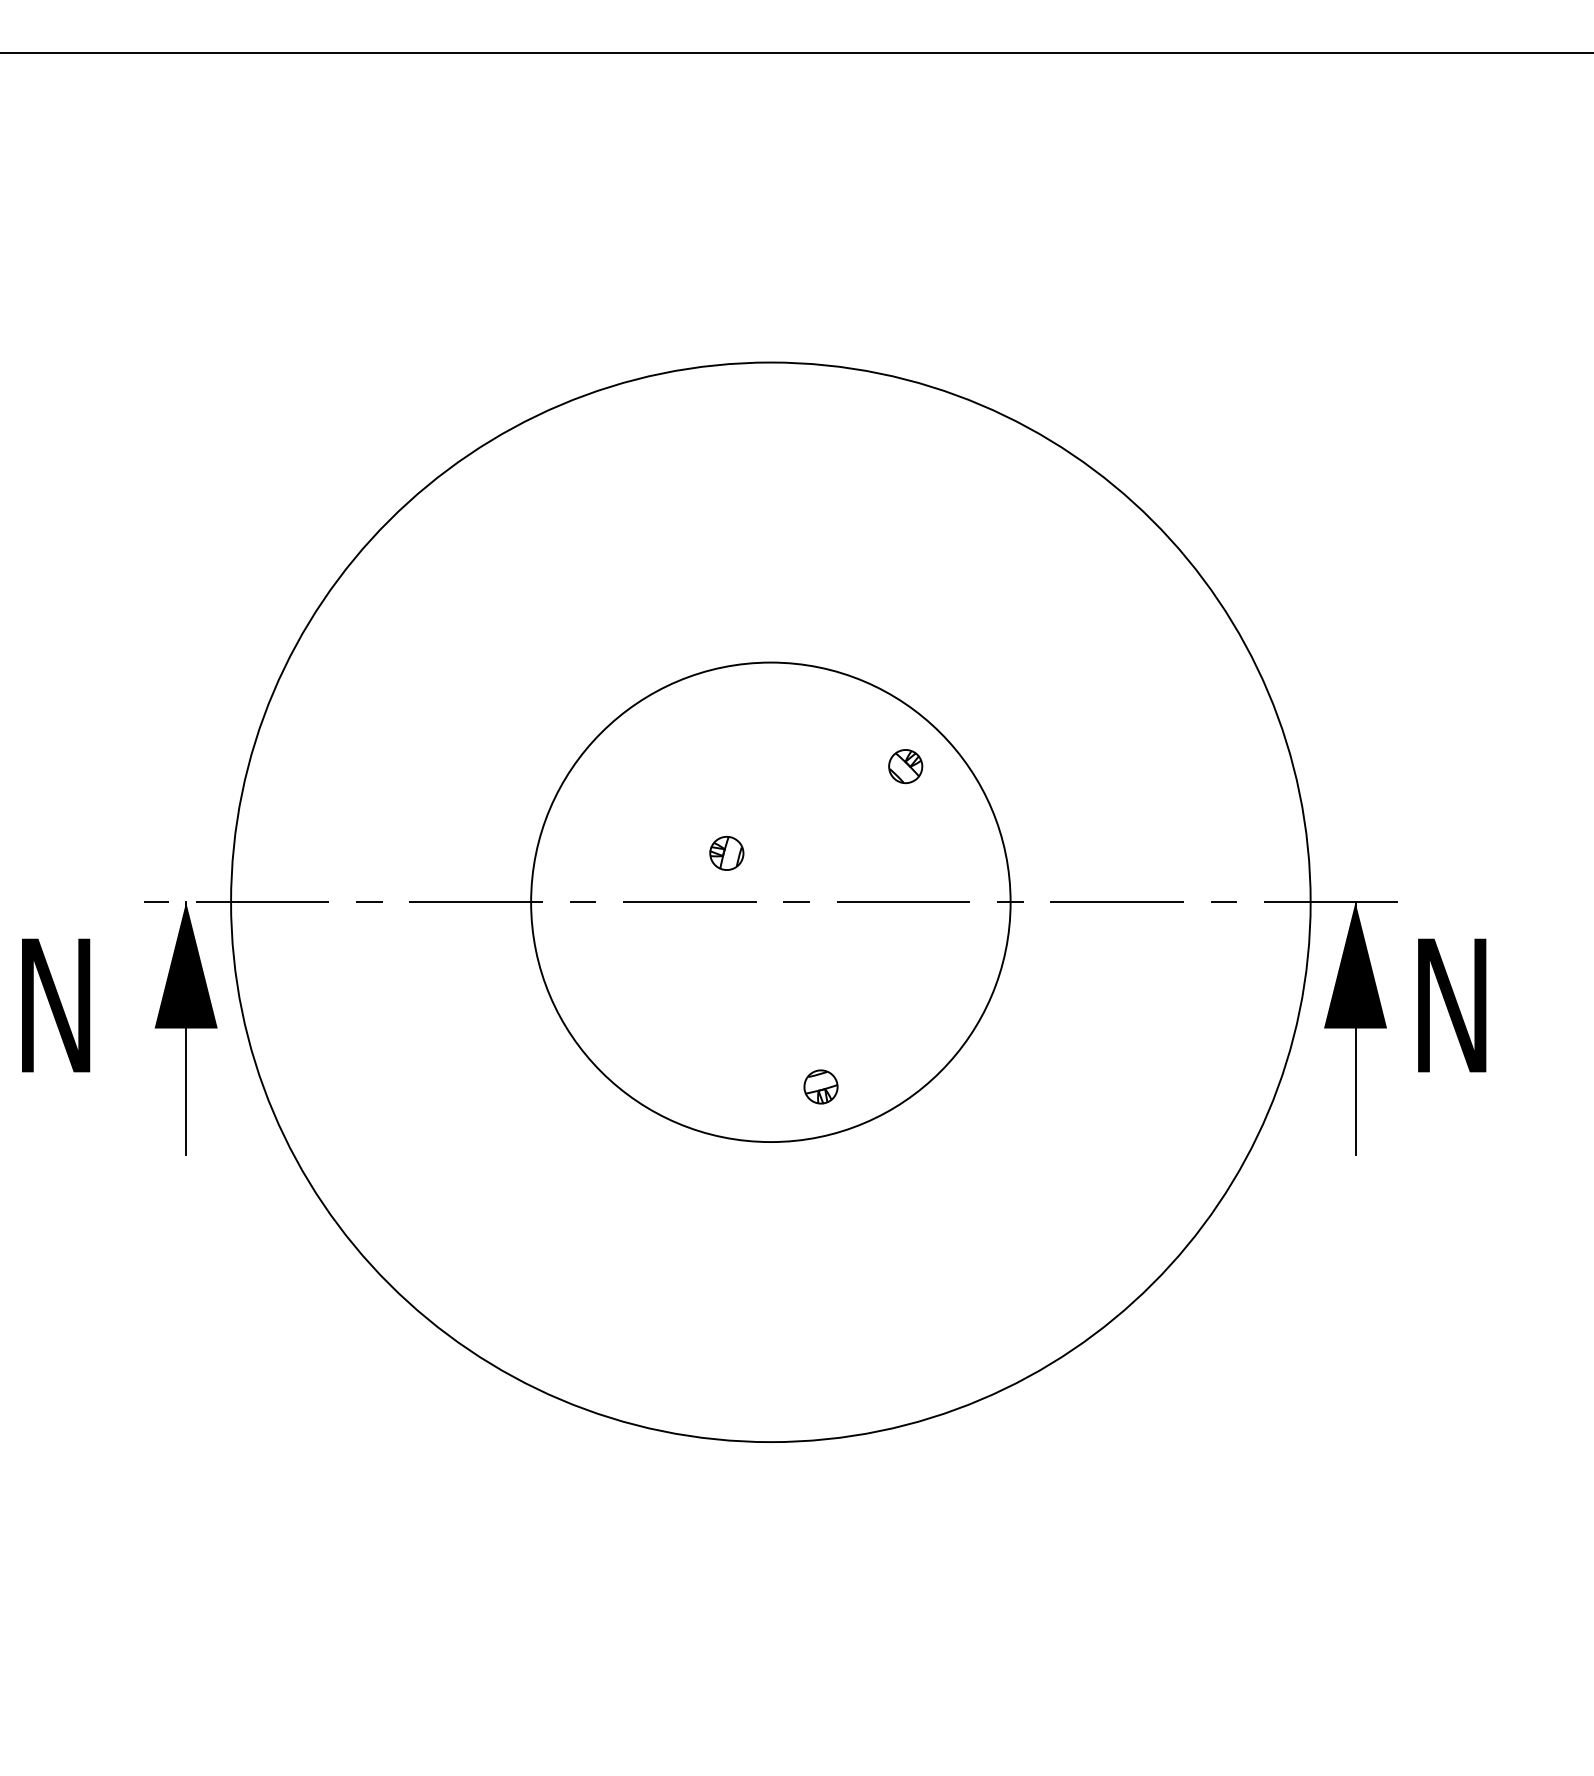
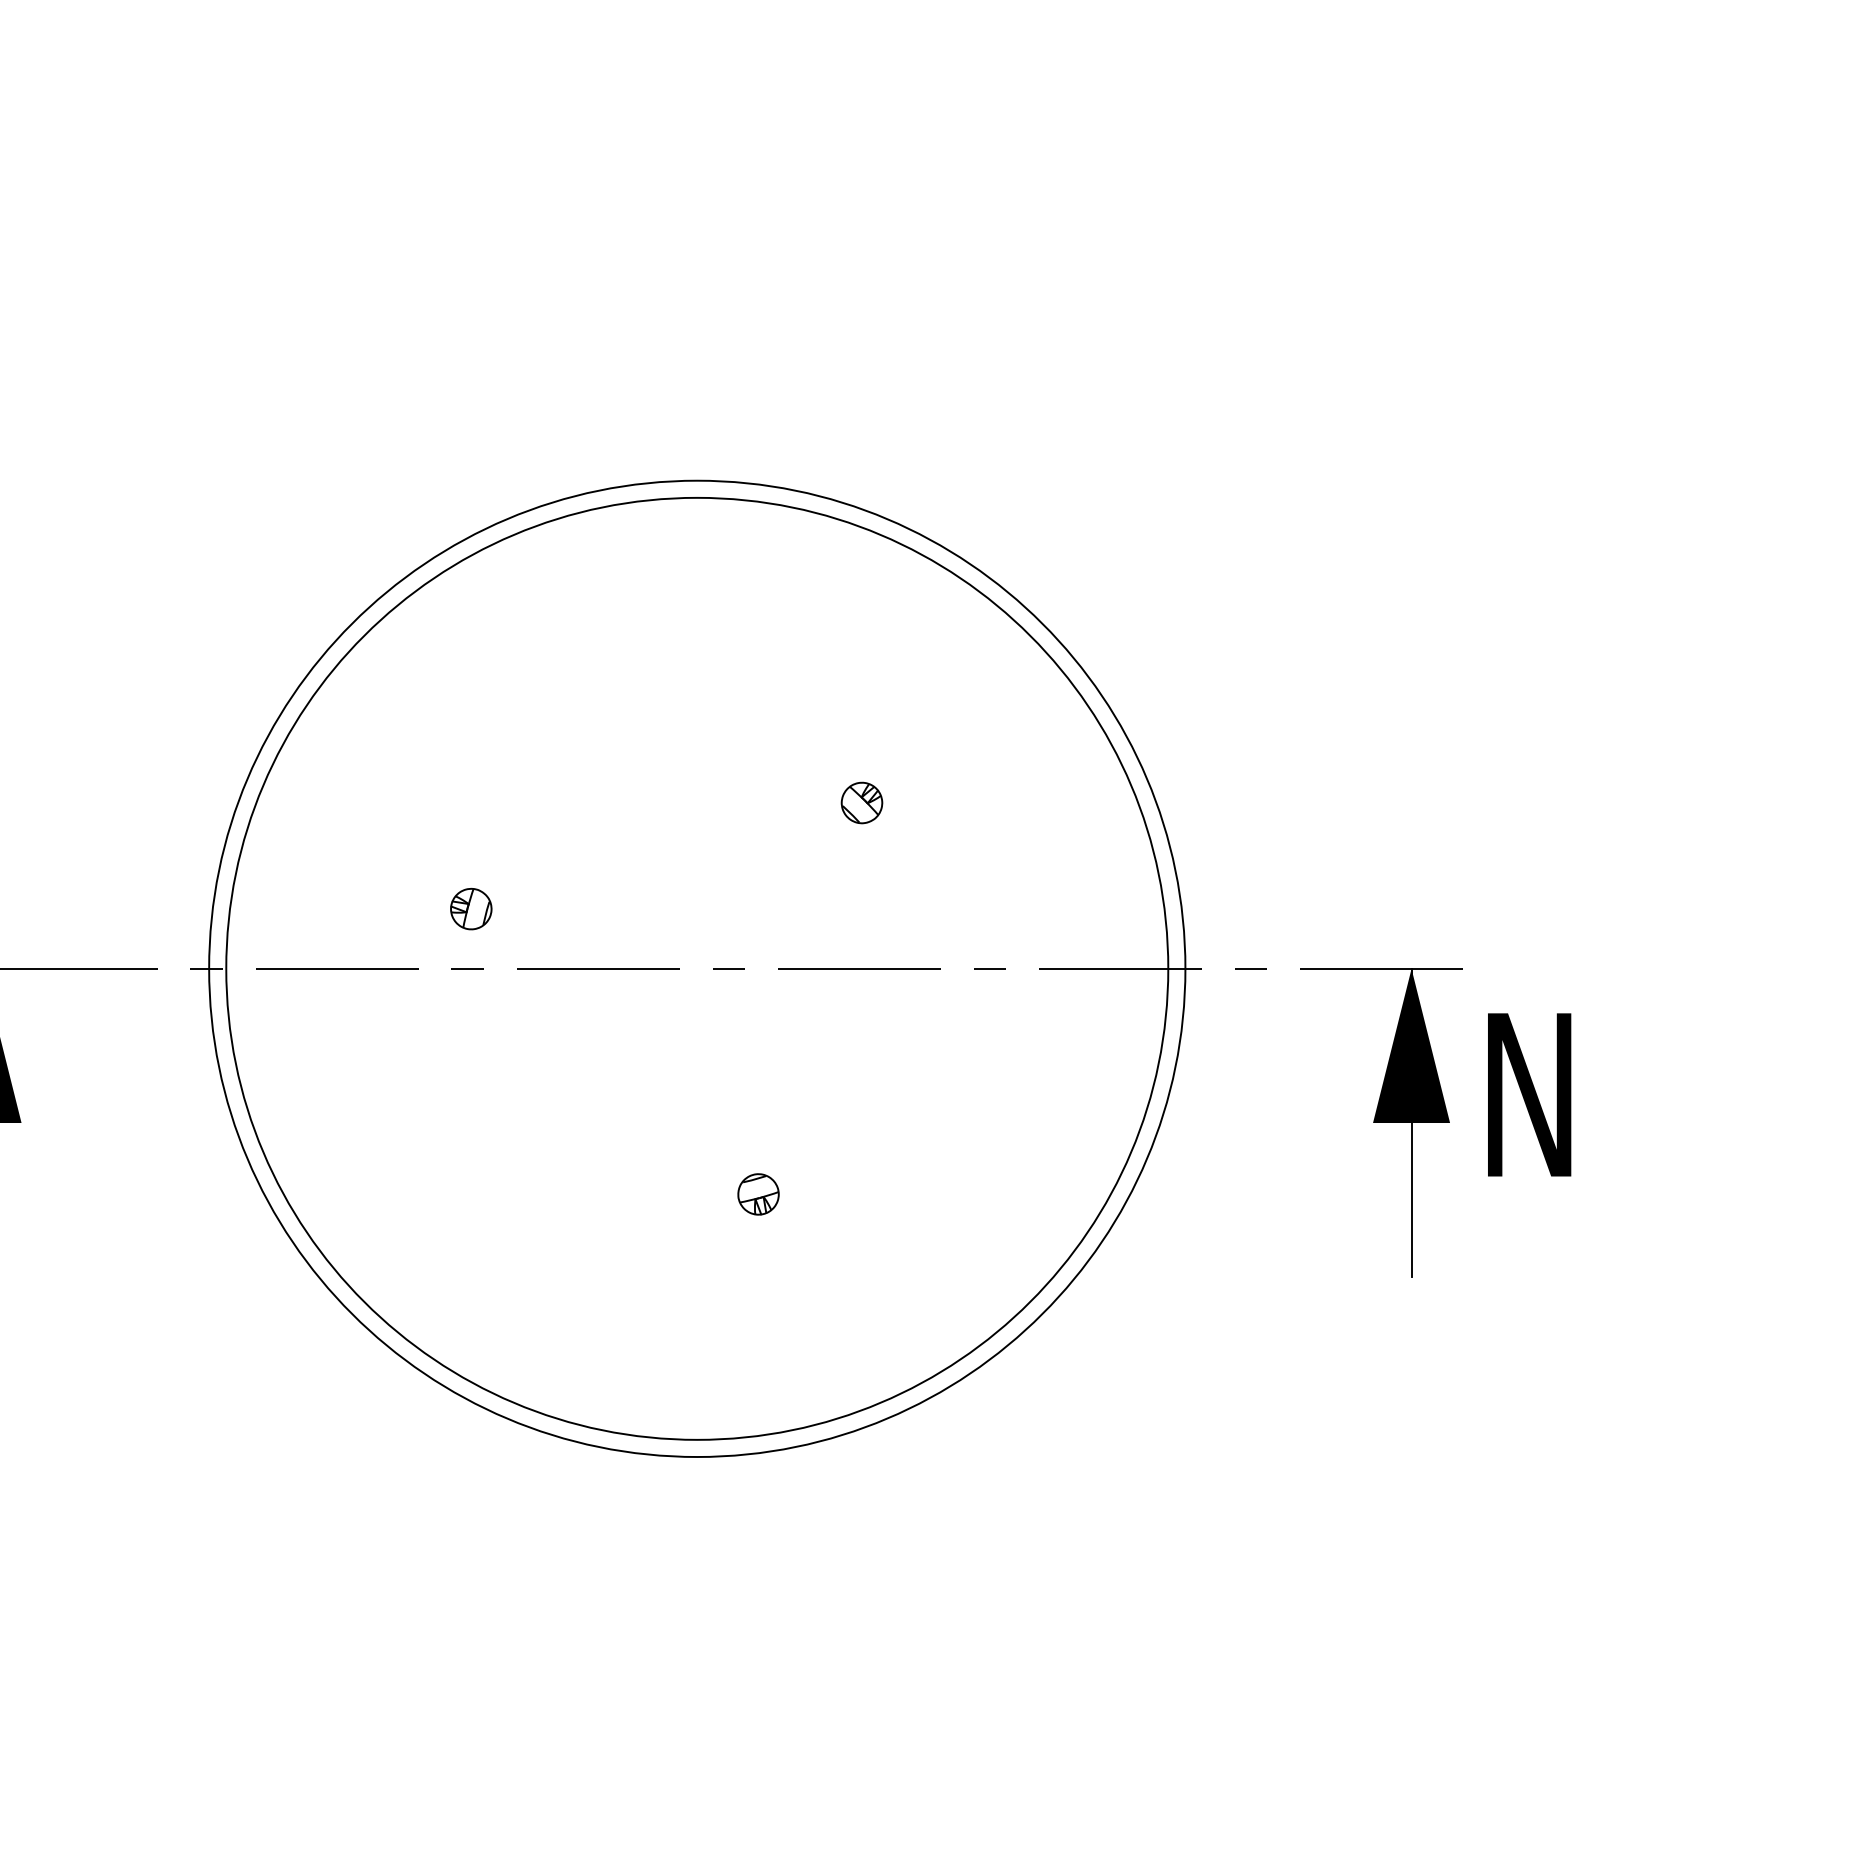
part: (726, 853) -> (470, 909), moved
circle: (770, 901) -> (696, 967), size x0.71
circle: (770, 901) -> (696, 967), size x1.67

